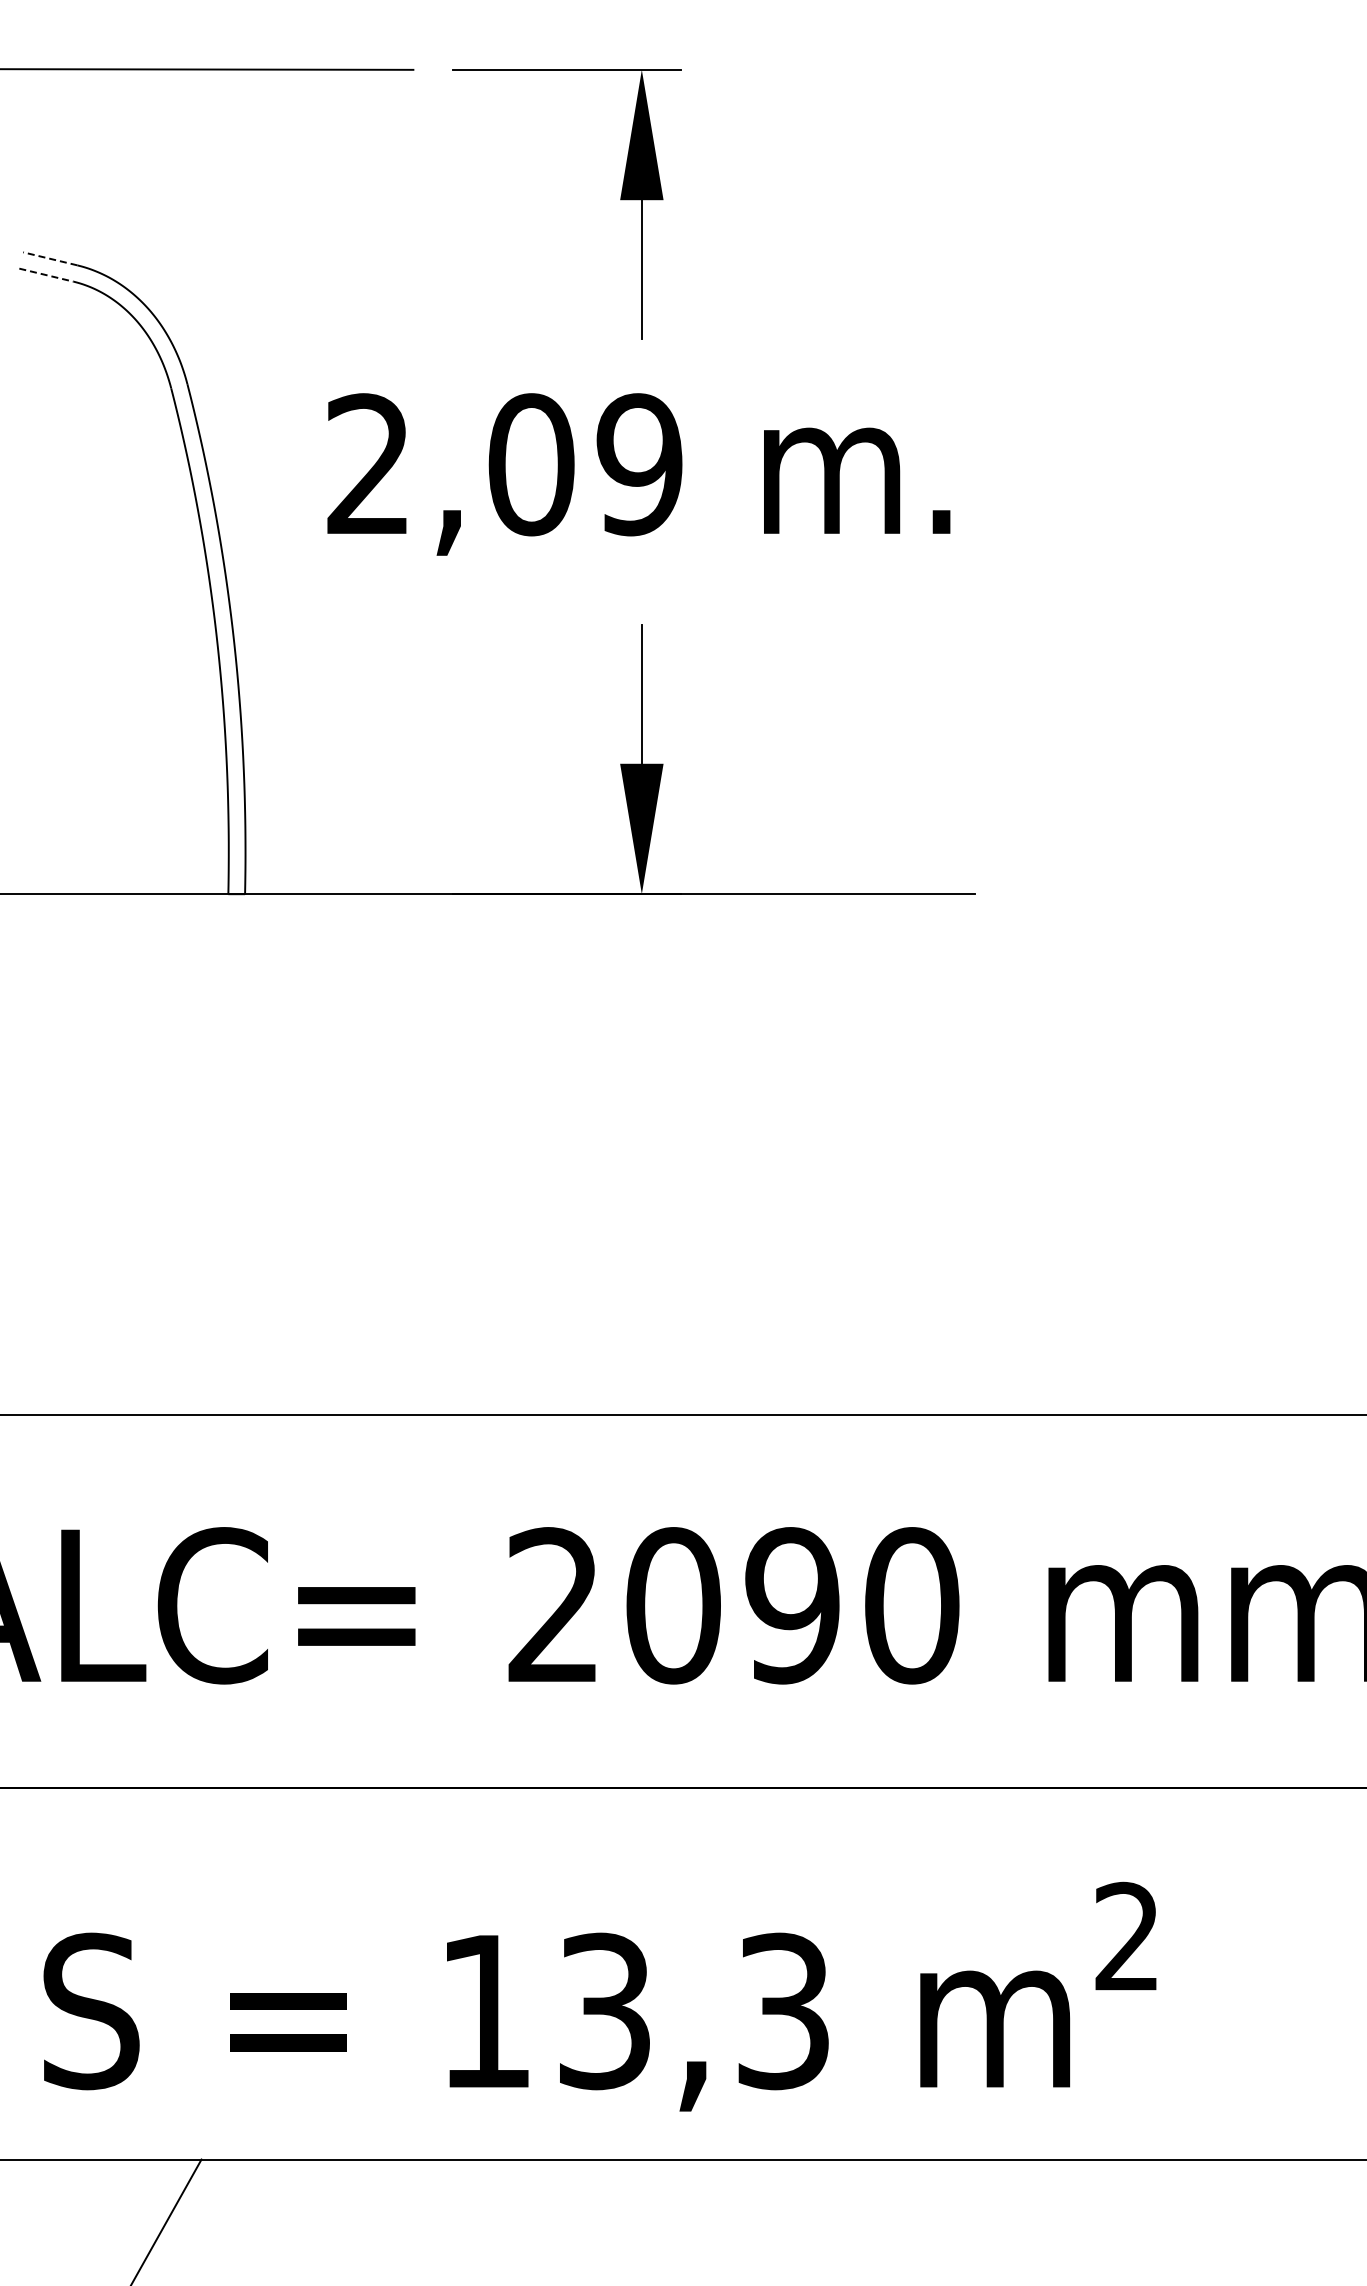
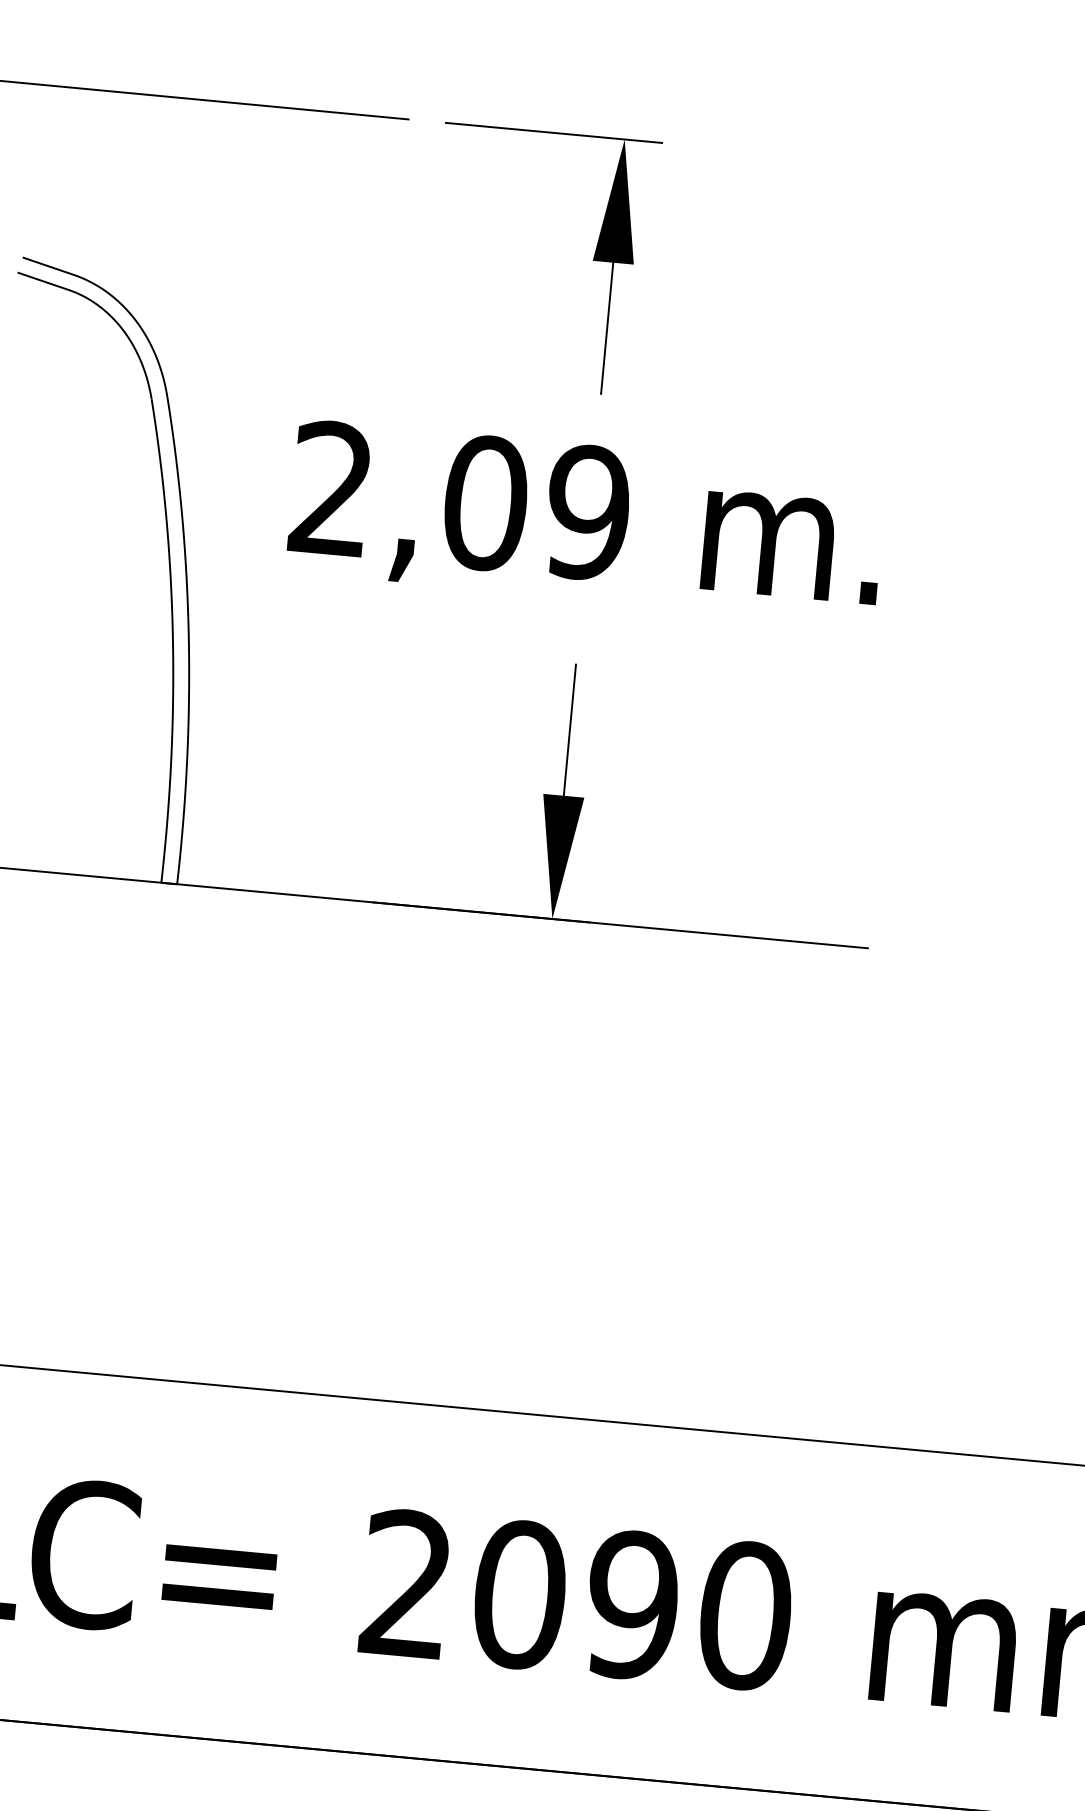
line: (50, 258) -> (48, 266), dashed -> solid
line: (46, 275) -> (43, 281), dashed -> solid

